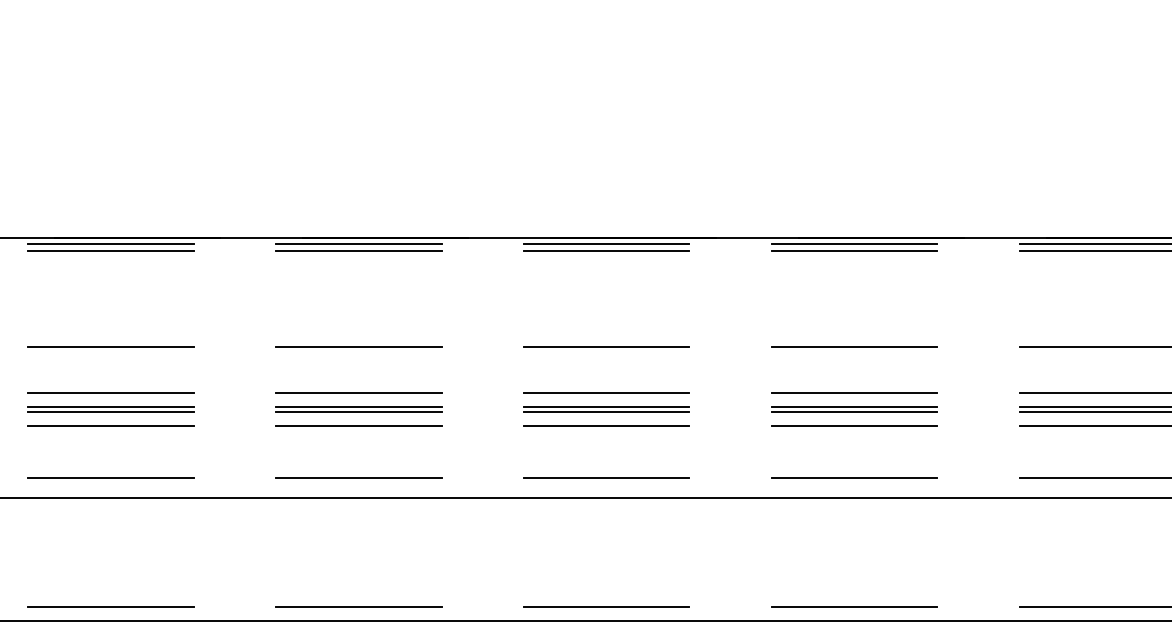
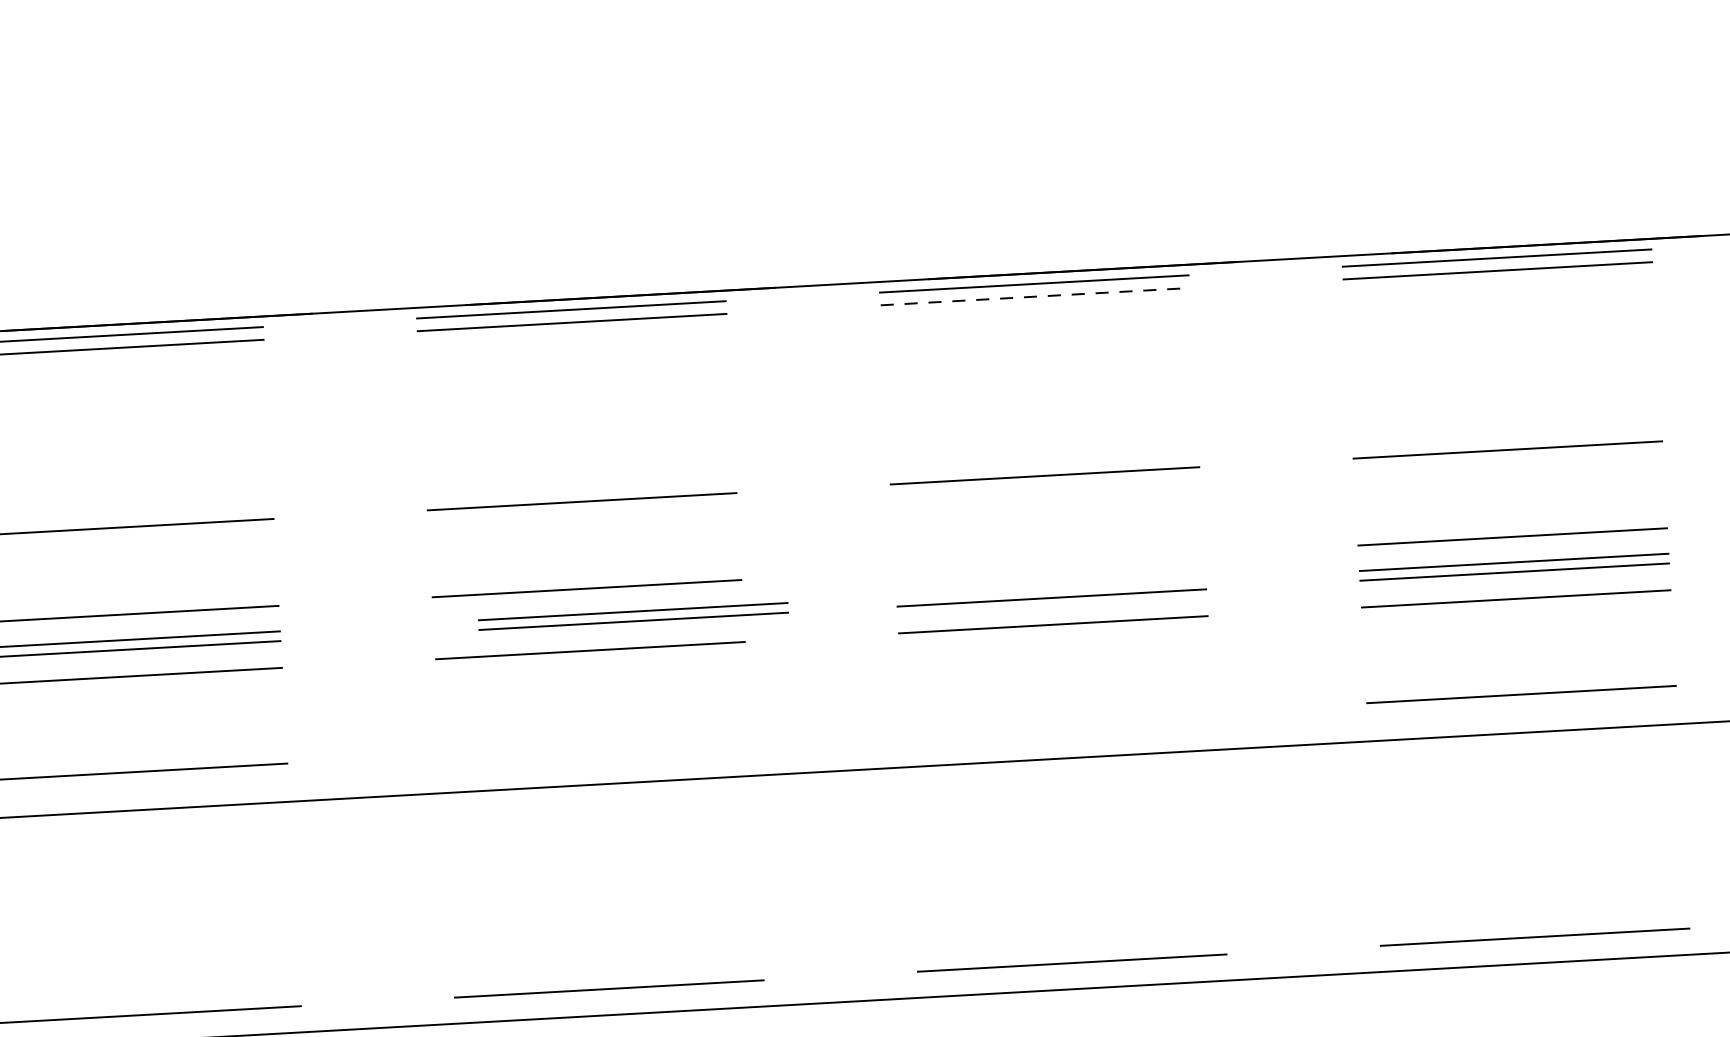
line: (854, 250) -> (1034, 296), solid -> dashed
line: (854, 392) -> (1049, 561), removed
line: (854, 406) -> (1050, 587), removed
part: (606, 409) -> (632, 616), moved
line: (606, 477) -> (595, 746), removed
line: (854, 477) -> (1058, 720), removed

